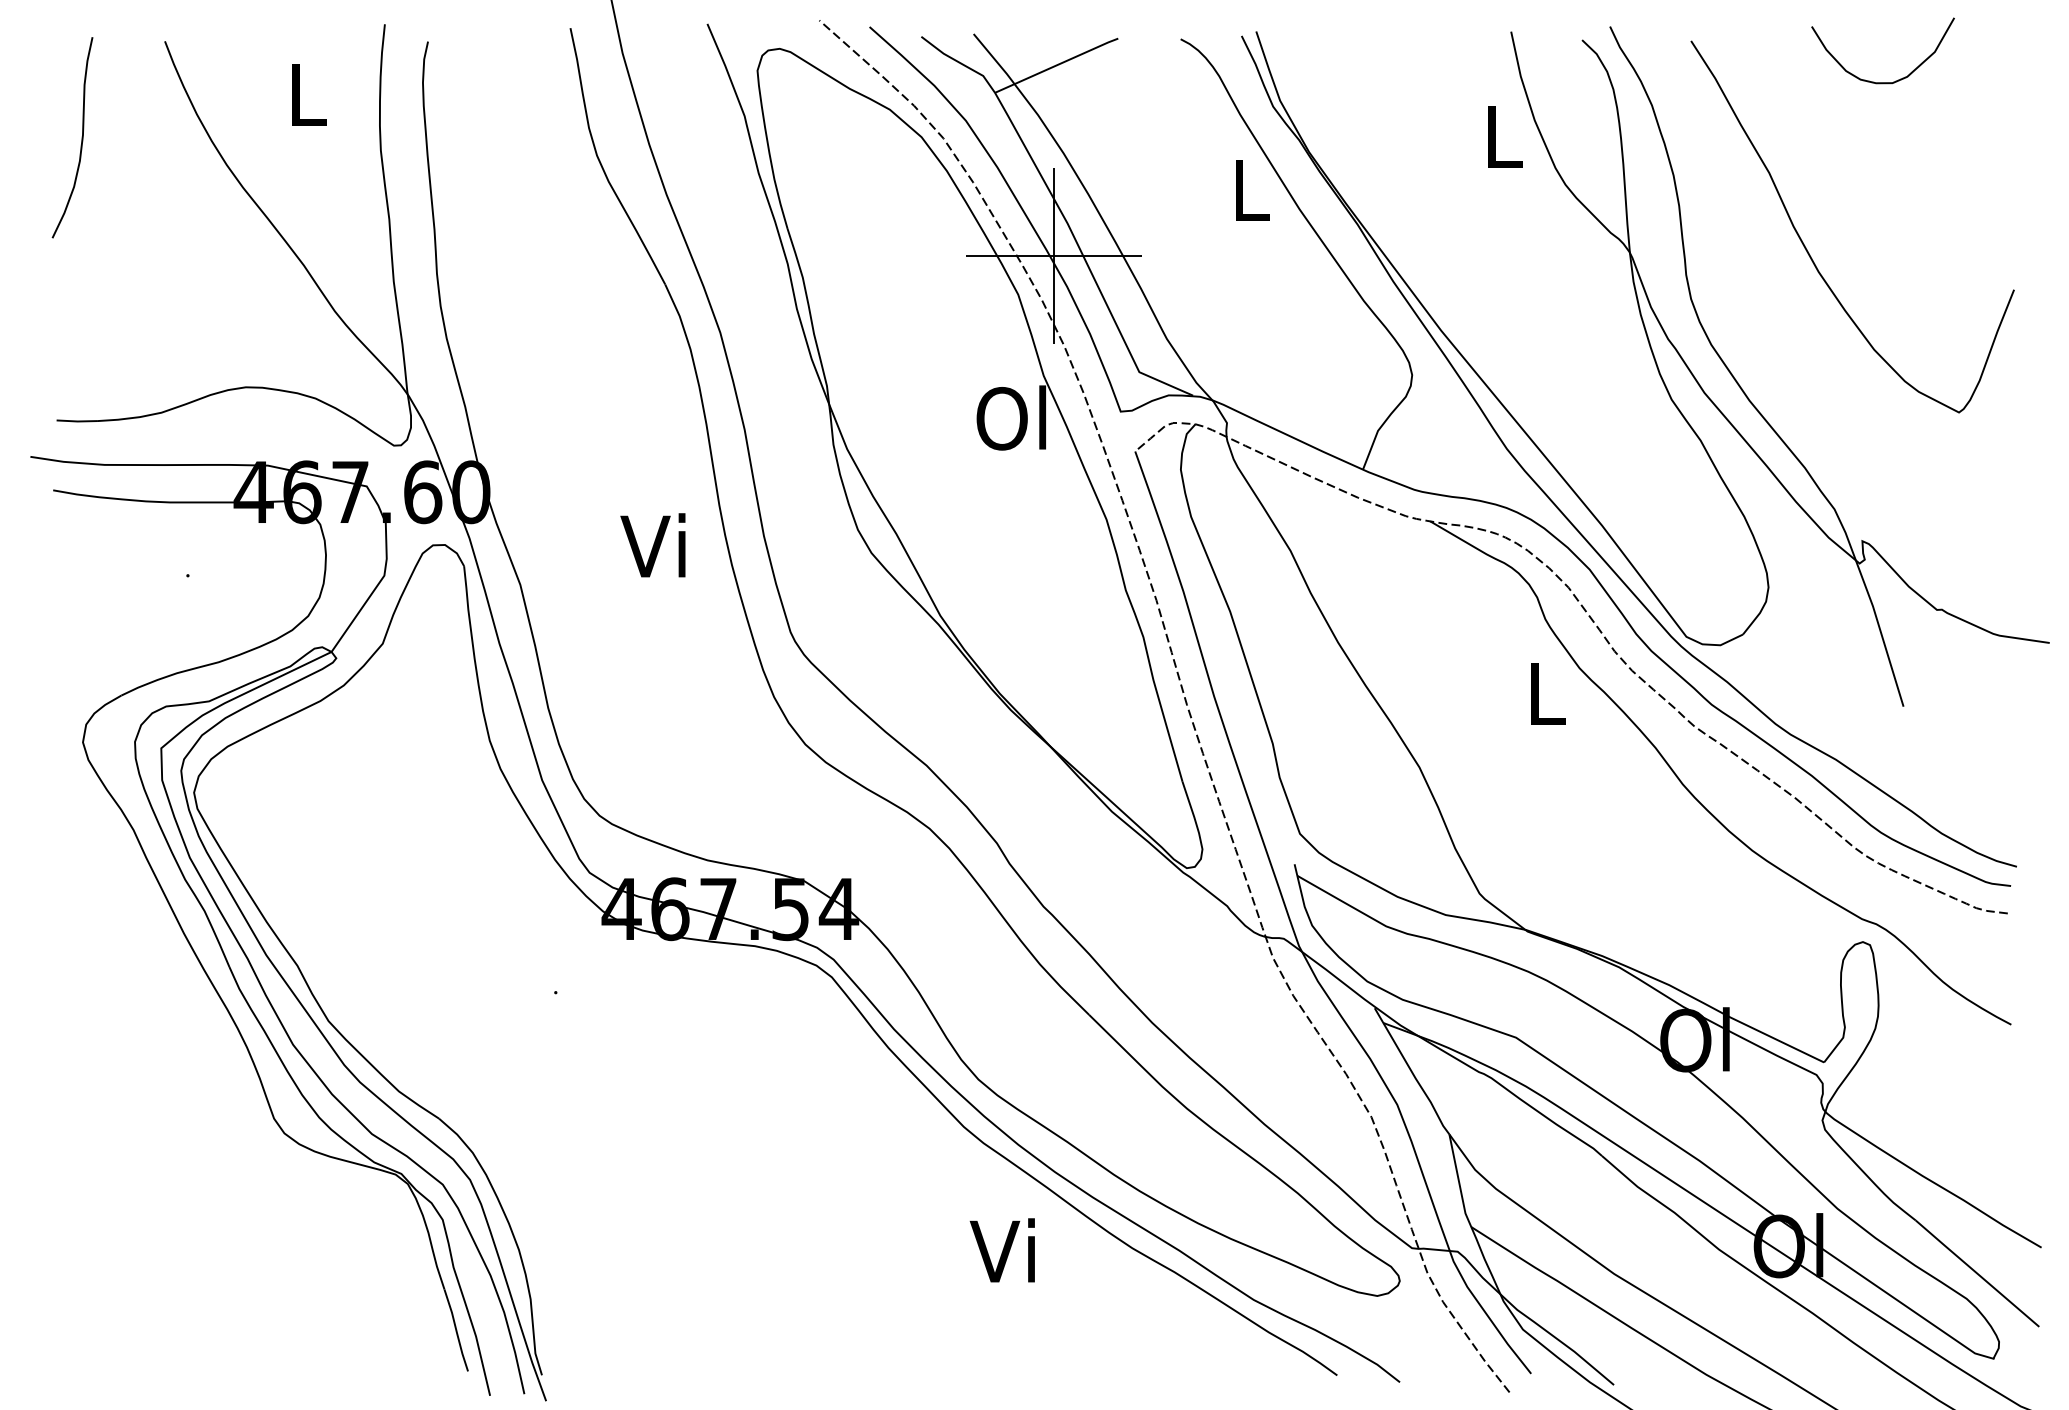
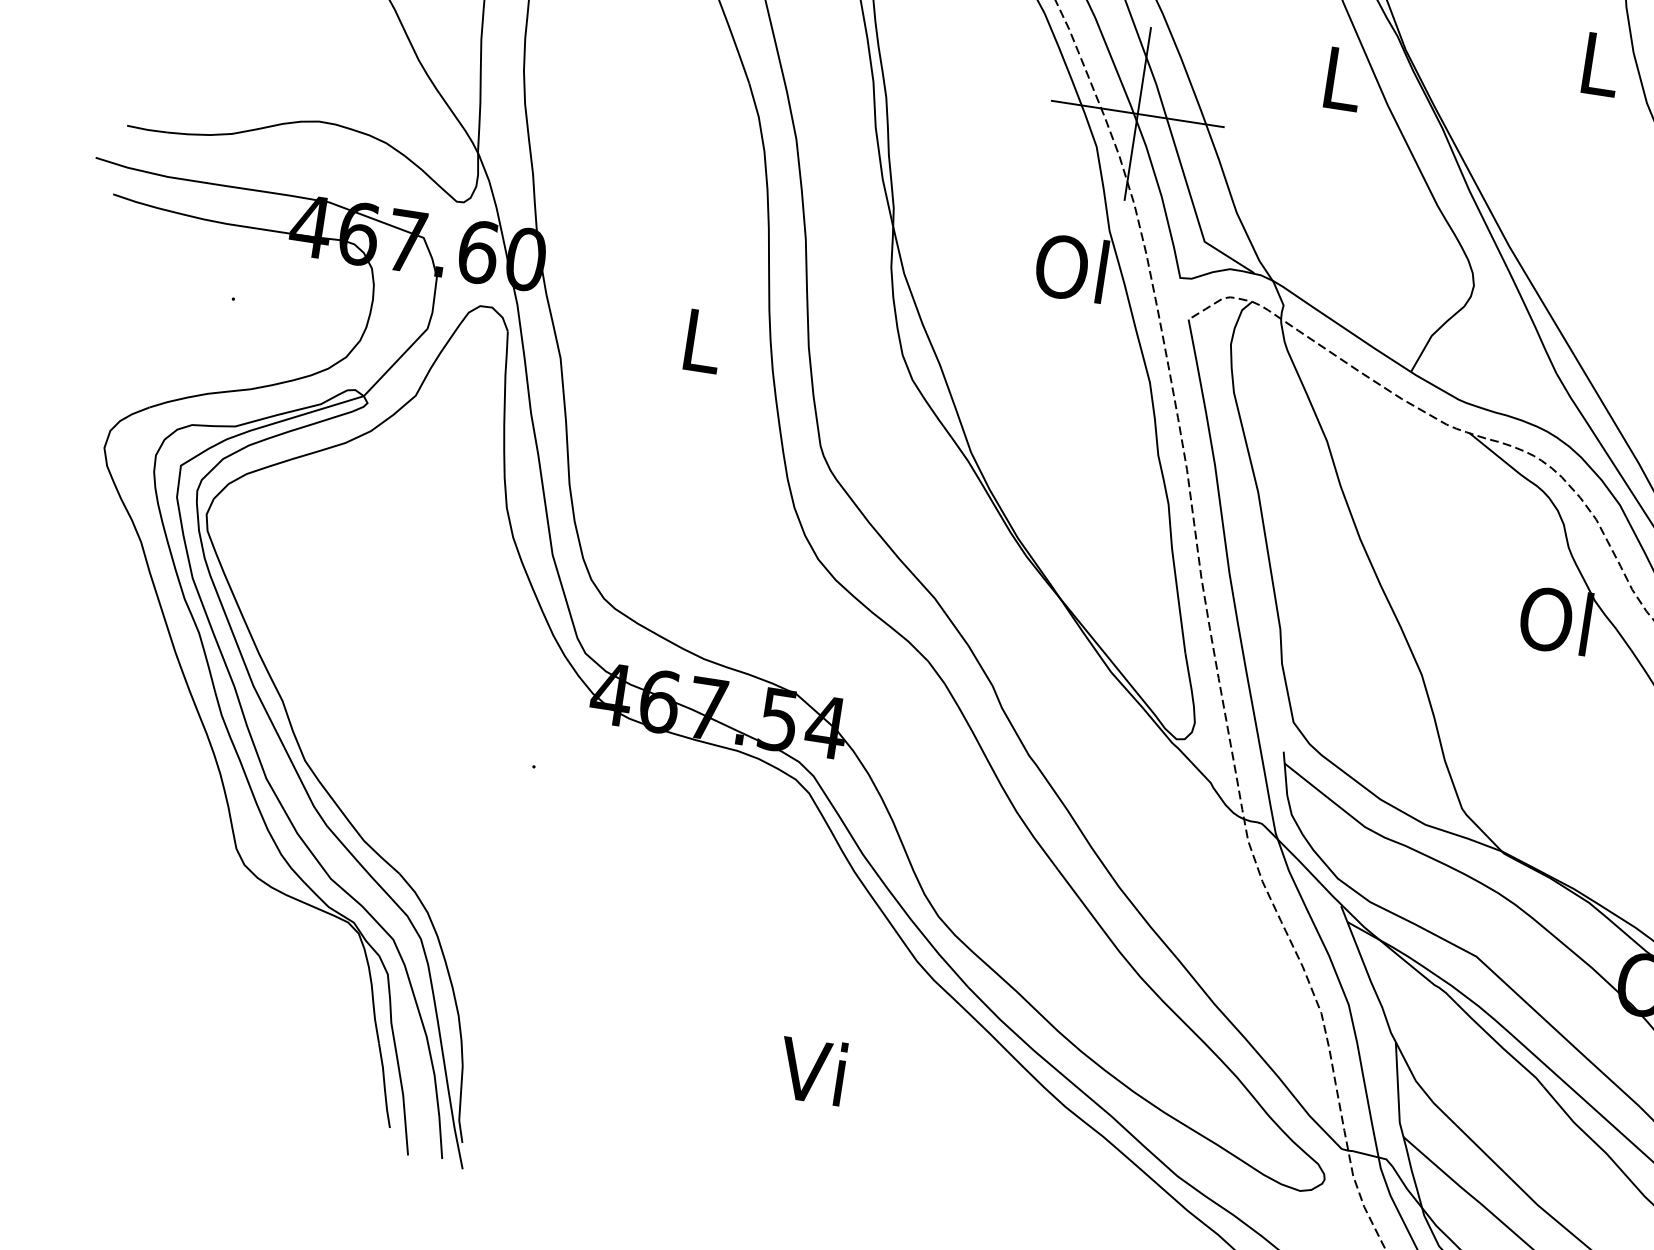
text: (652, 545) -> (697, 339), Vi -> L
text: (1542, 692) -> (1554, 619), L -> Ol
text: (1001, 1250) -> (810, 1070), moved

